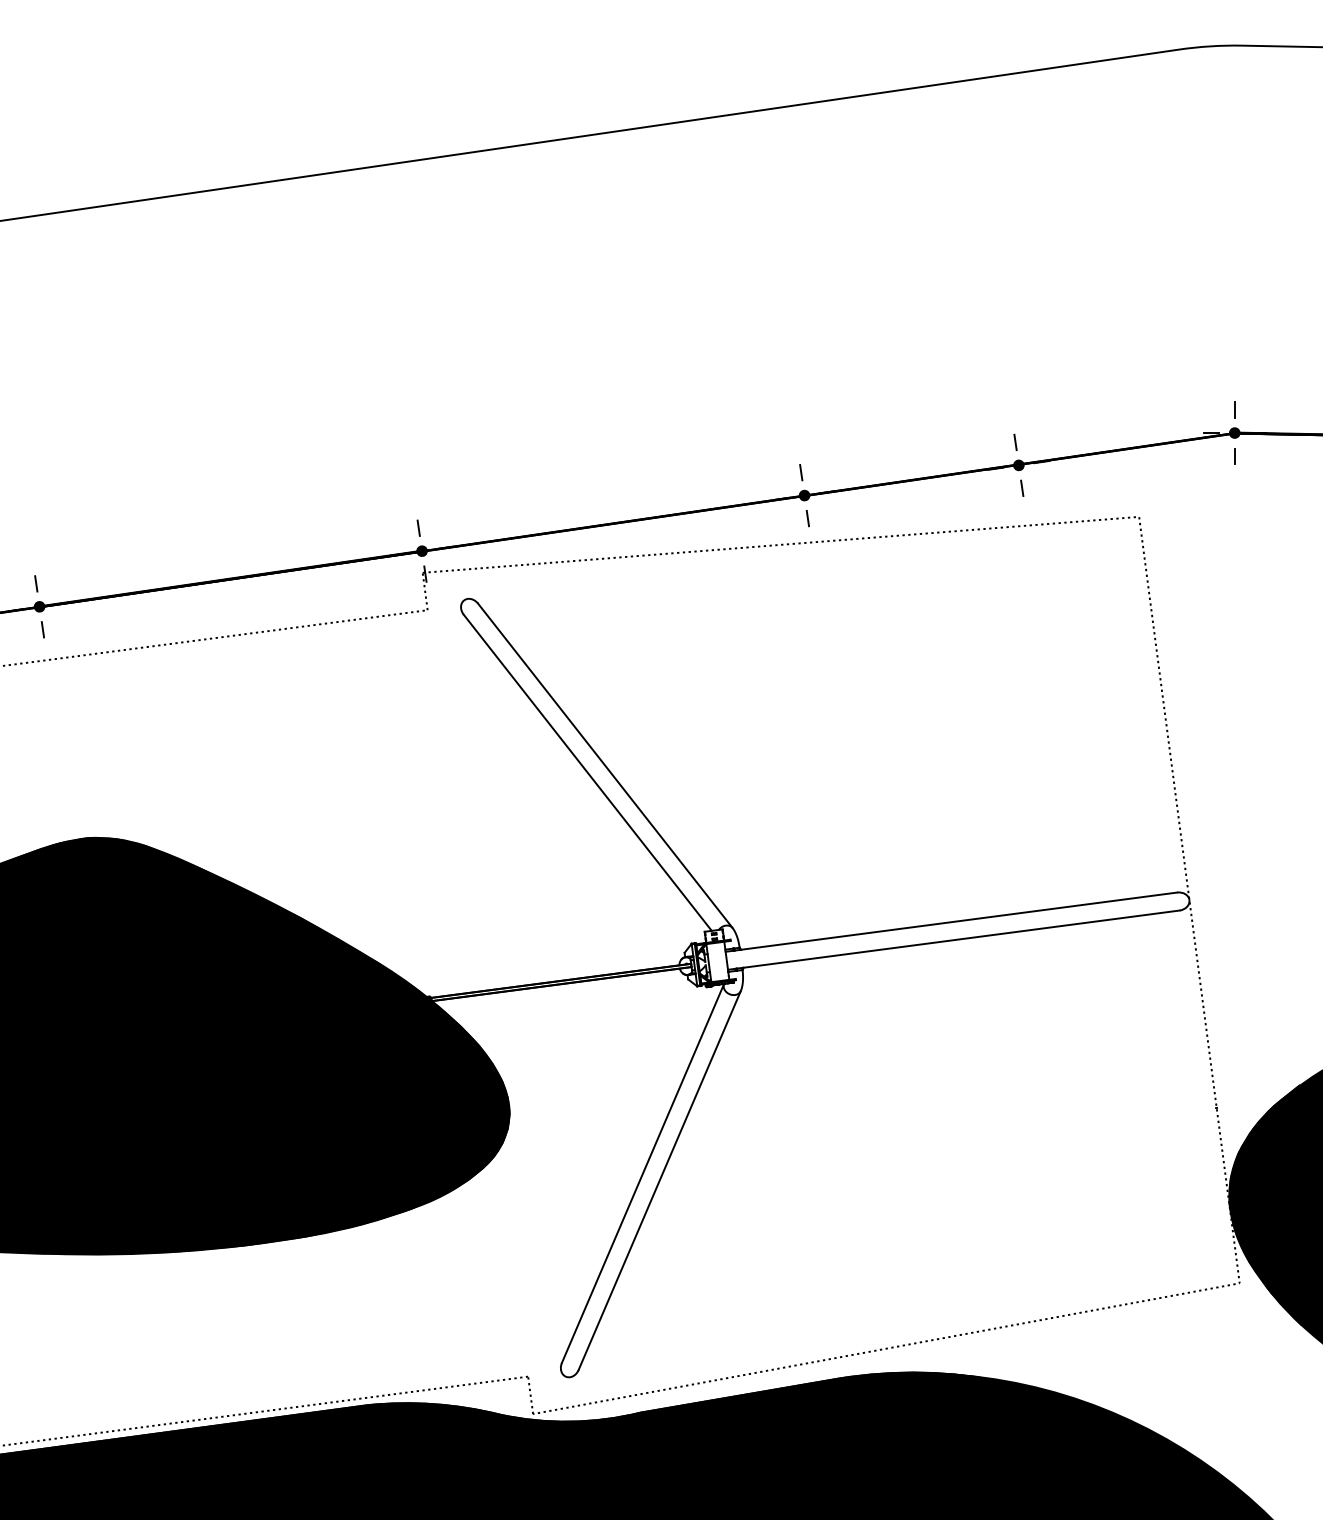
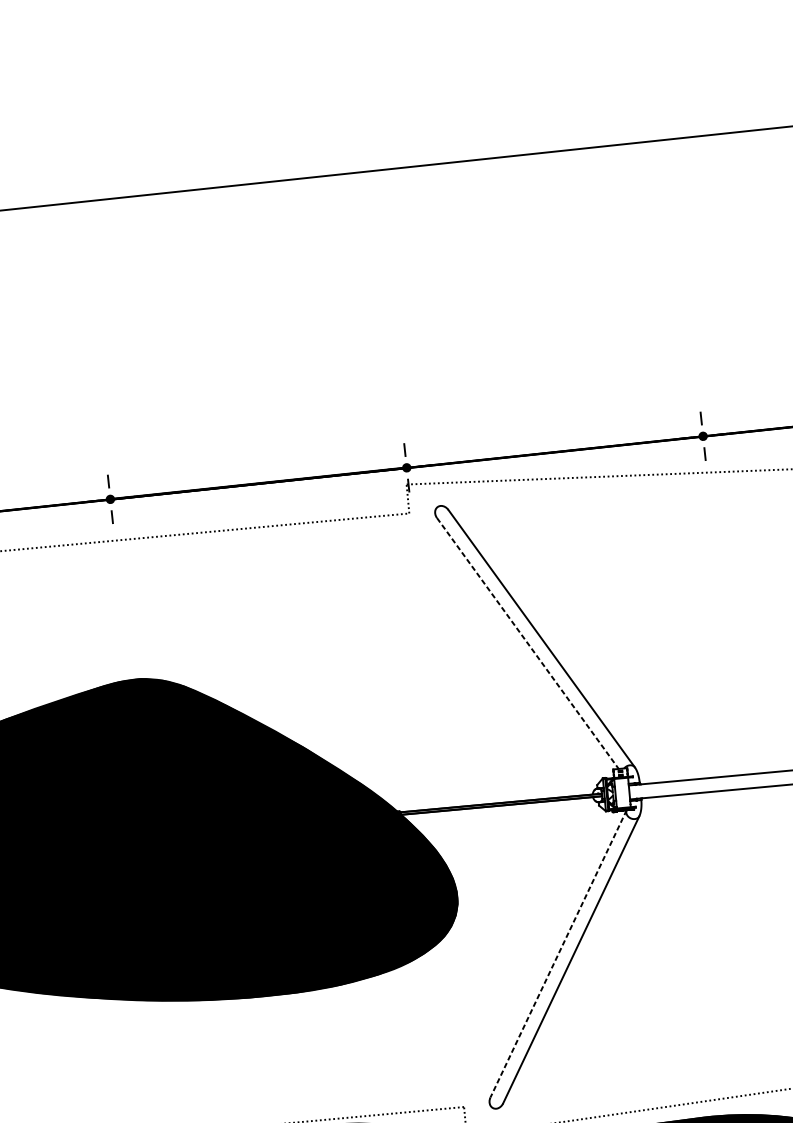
line: (587, 772) -> (527, 643), solid -> dashed
line: (642, 1173) -> (558, 953), solid -> dashed

